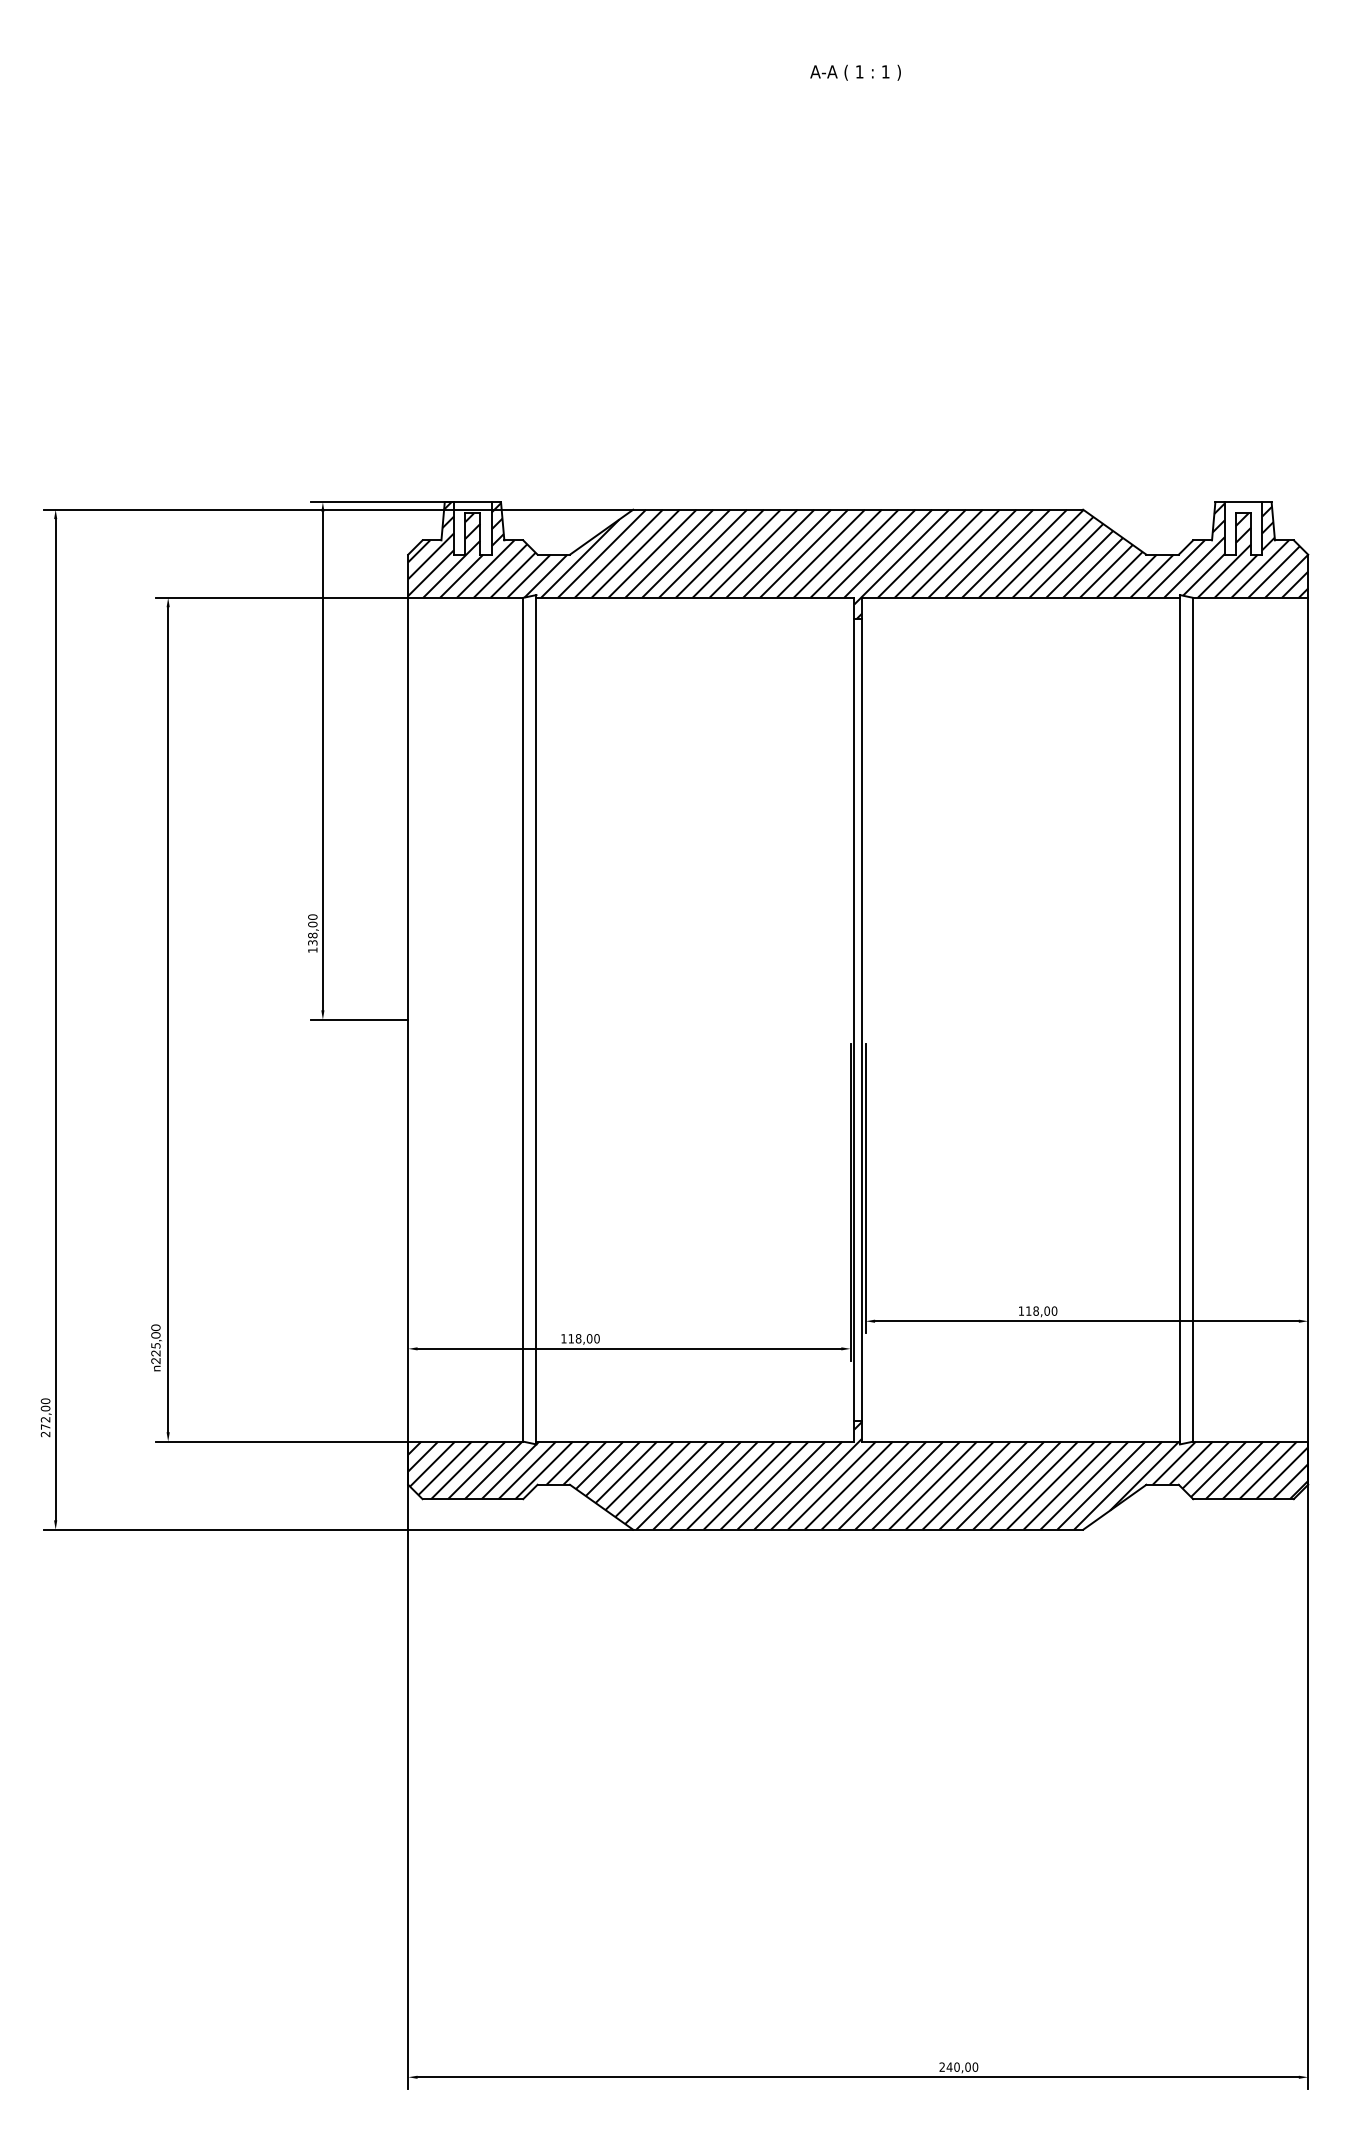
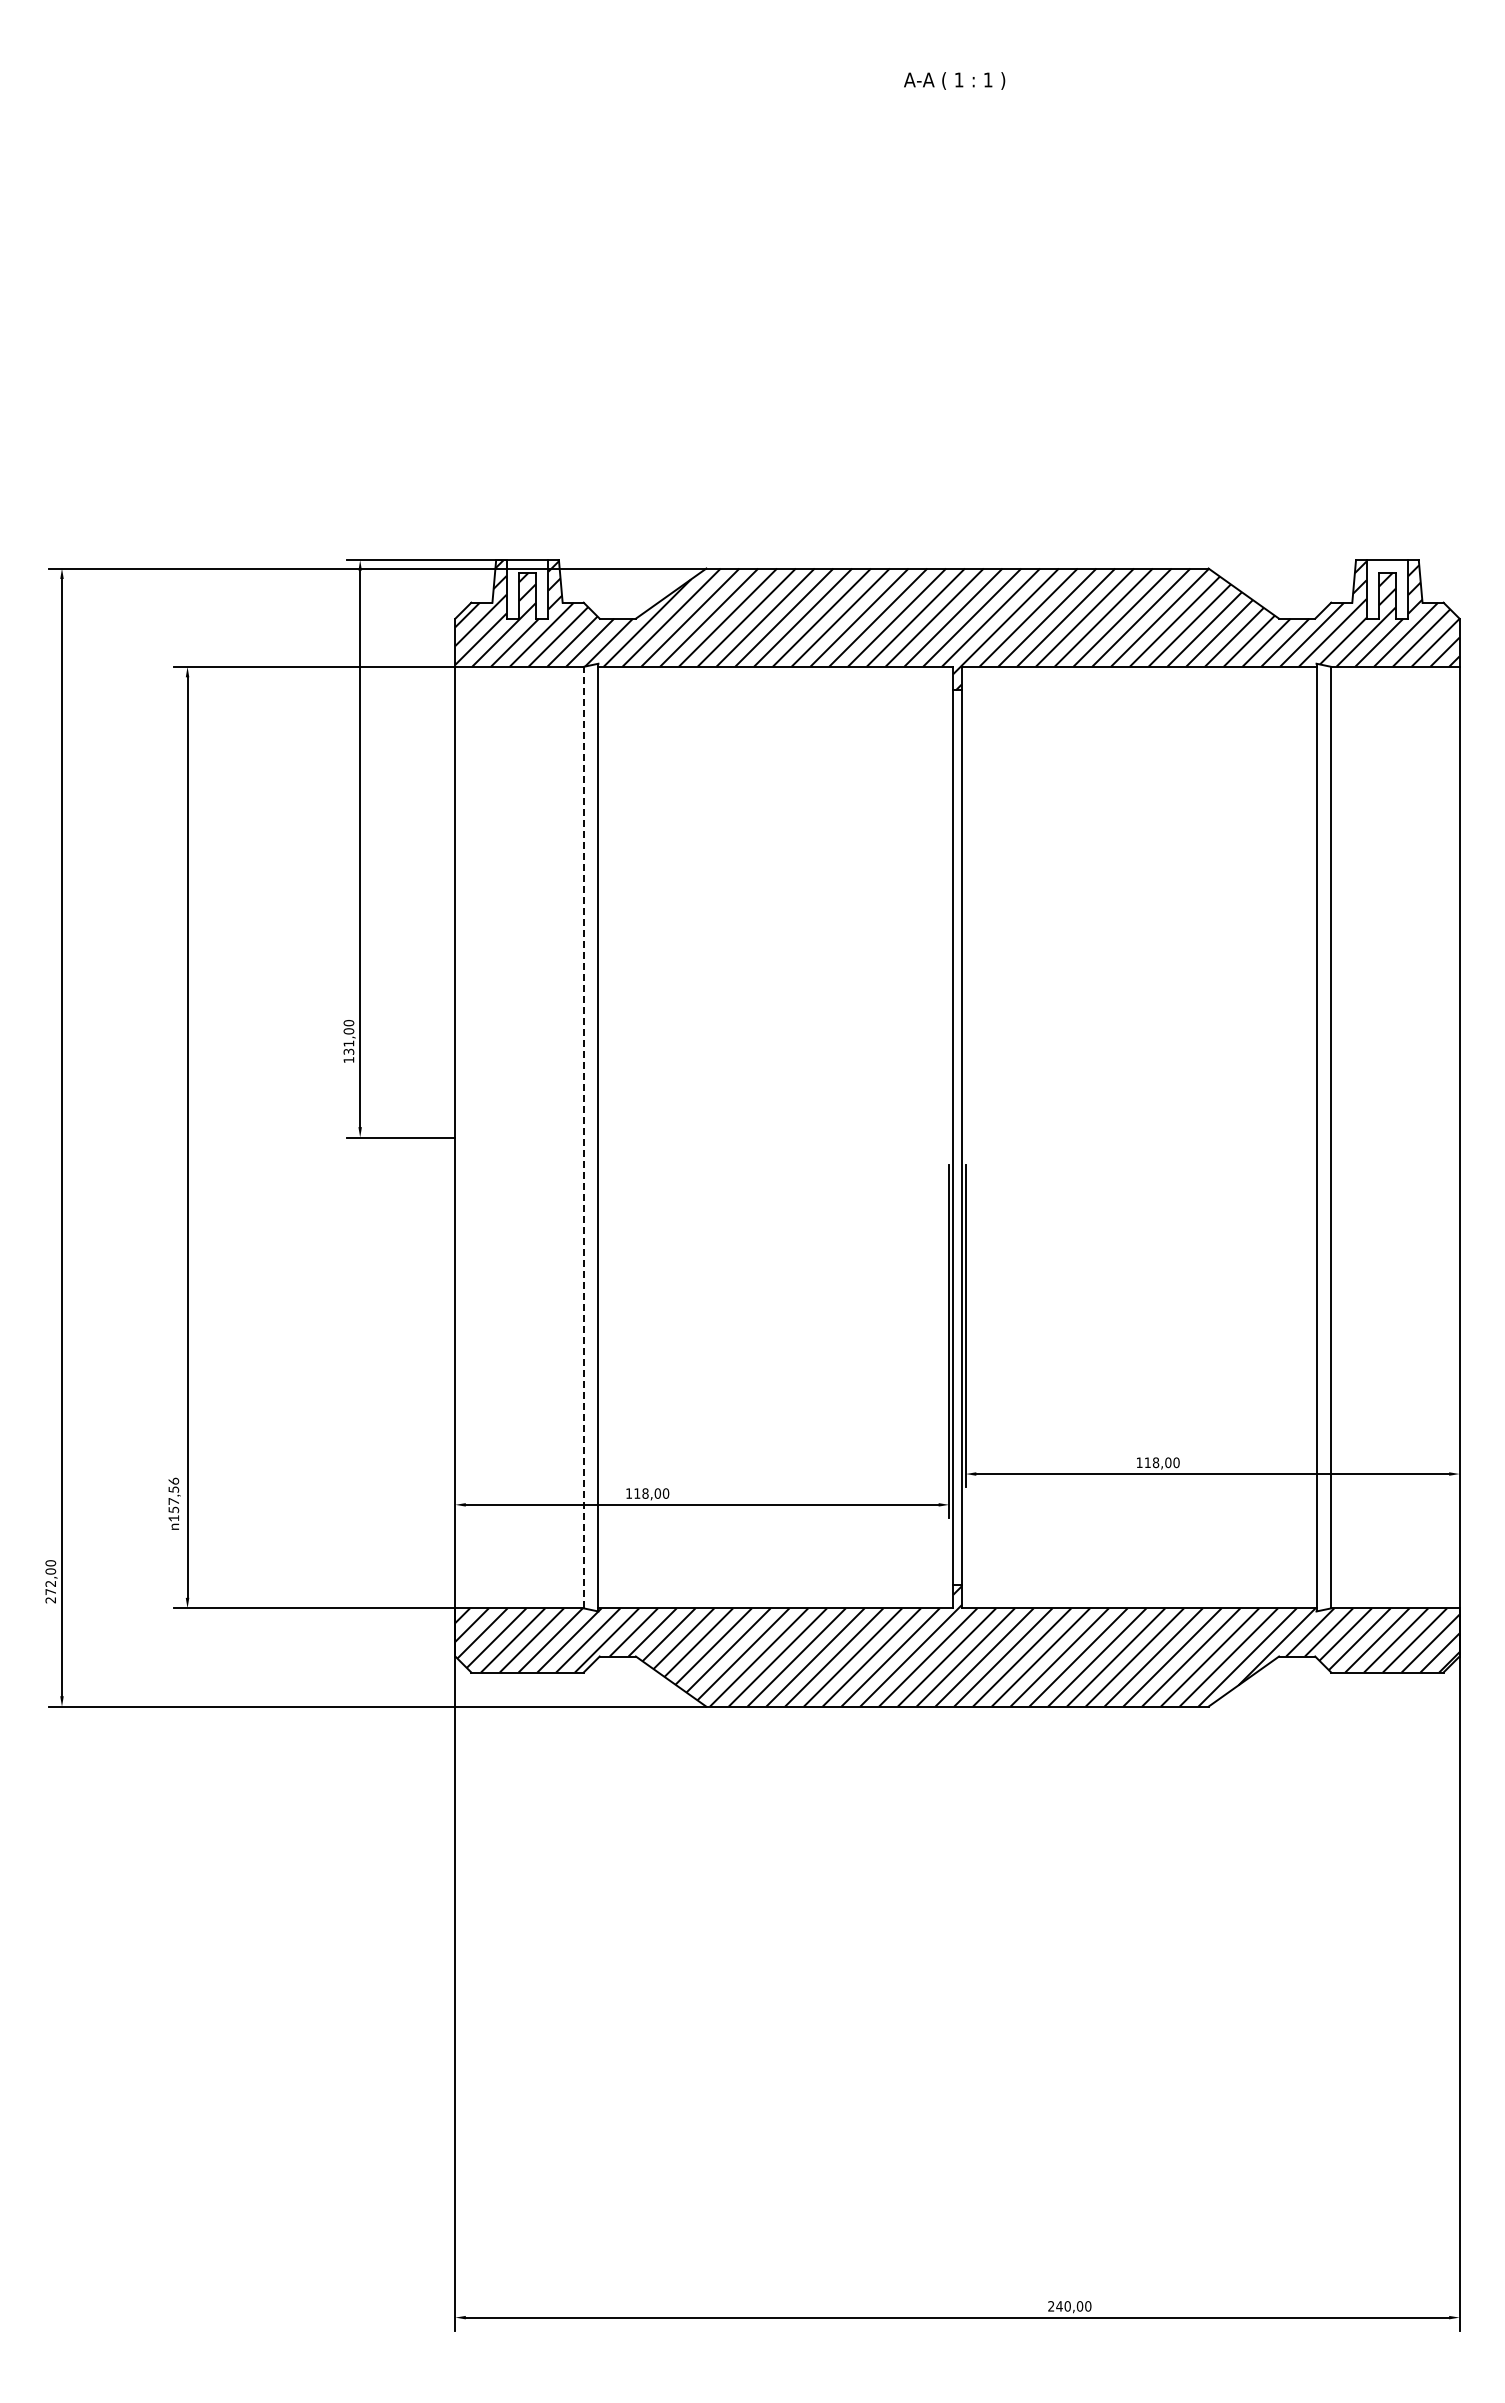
text: (312, 935) -> (348, 1043), 138,00 -> 131,00
line: (523, 1019) -> (583, 1137), solid -> dashed
text: (155, 1344) -> (173, 1499), 225,00 -> 157,56

